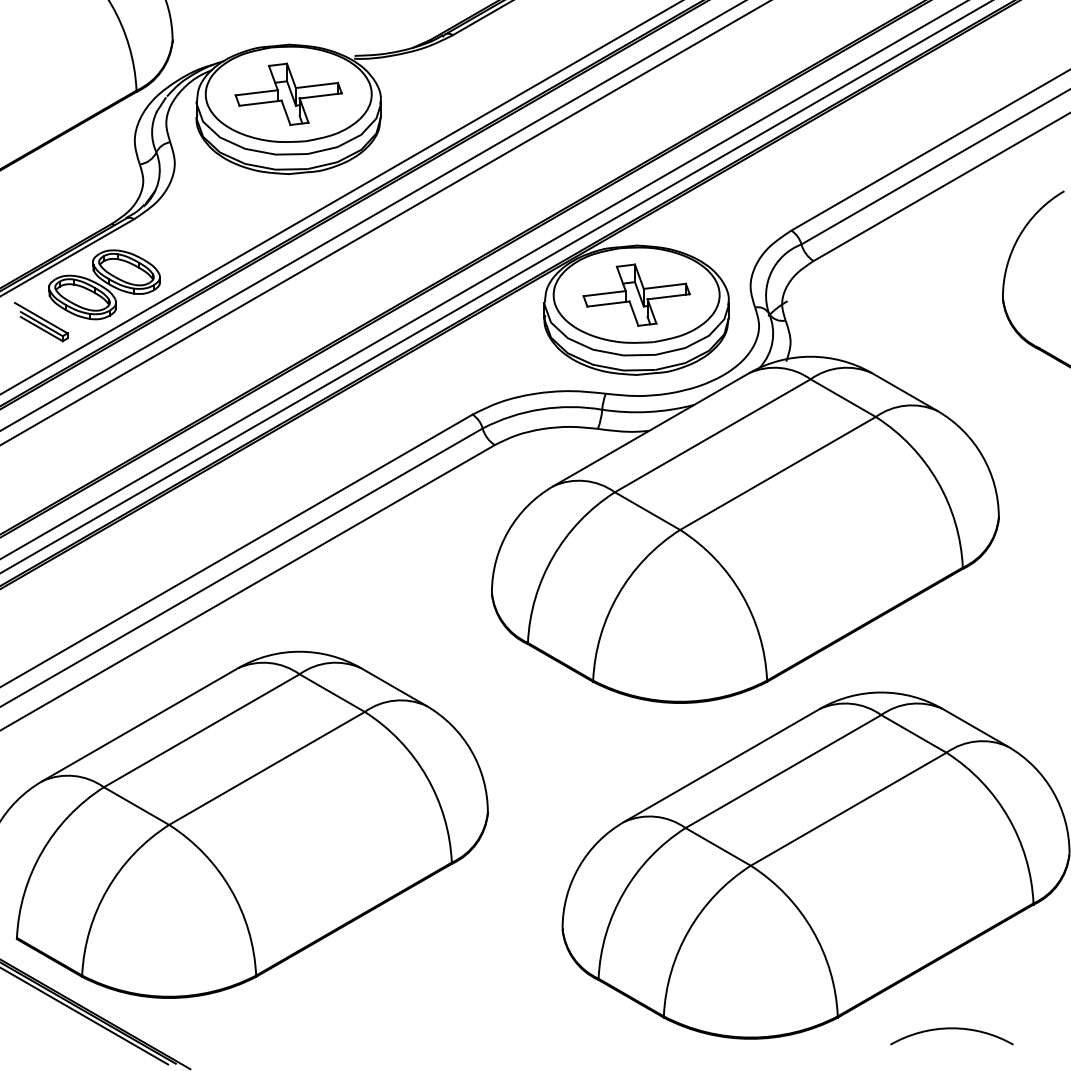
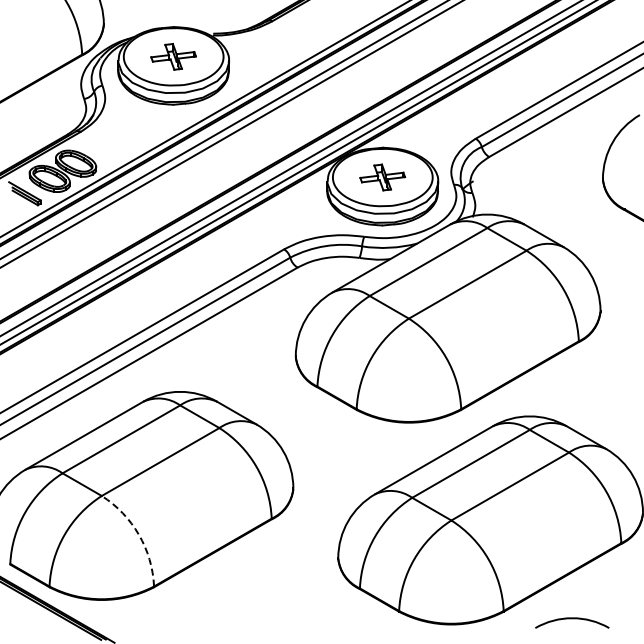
part: (288, 93) -> (173, 56), size x0.7
part: (636, 295) -> (382, 177), size x0.7
arc: (230, 889) -> (138, 534), solid -> dashed

